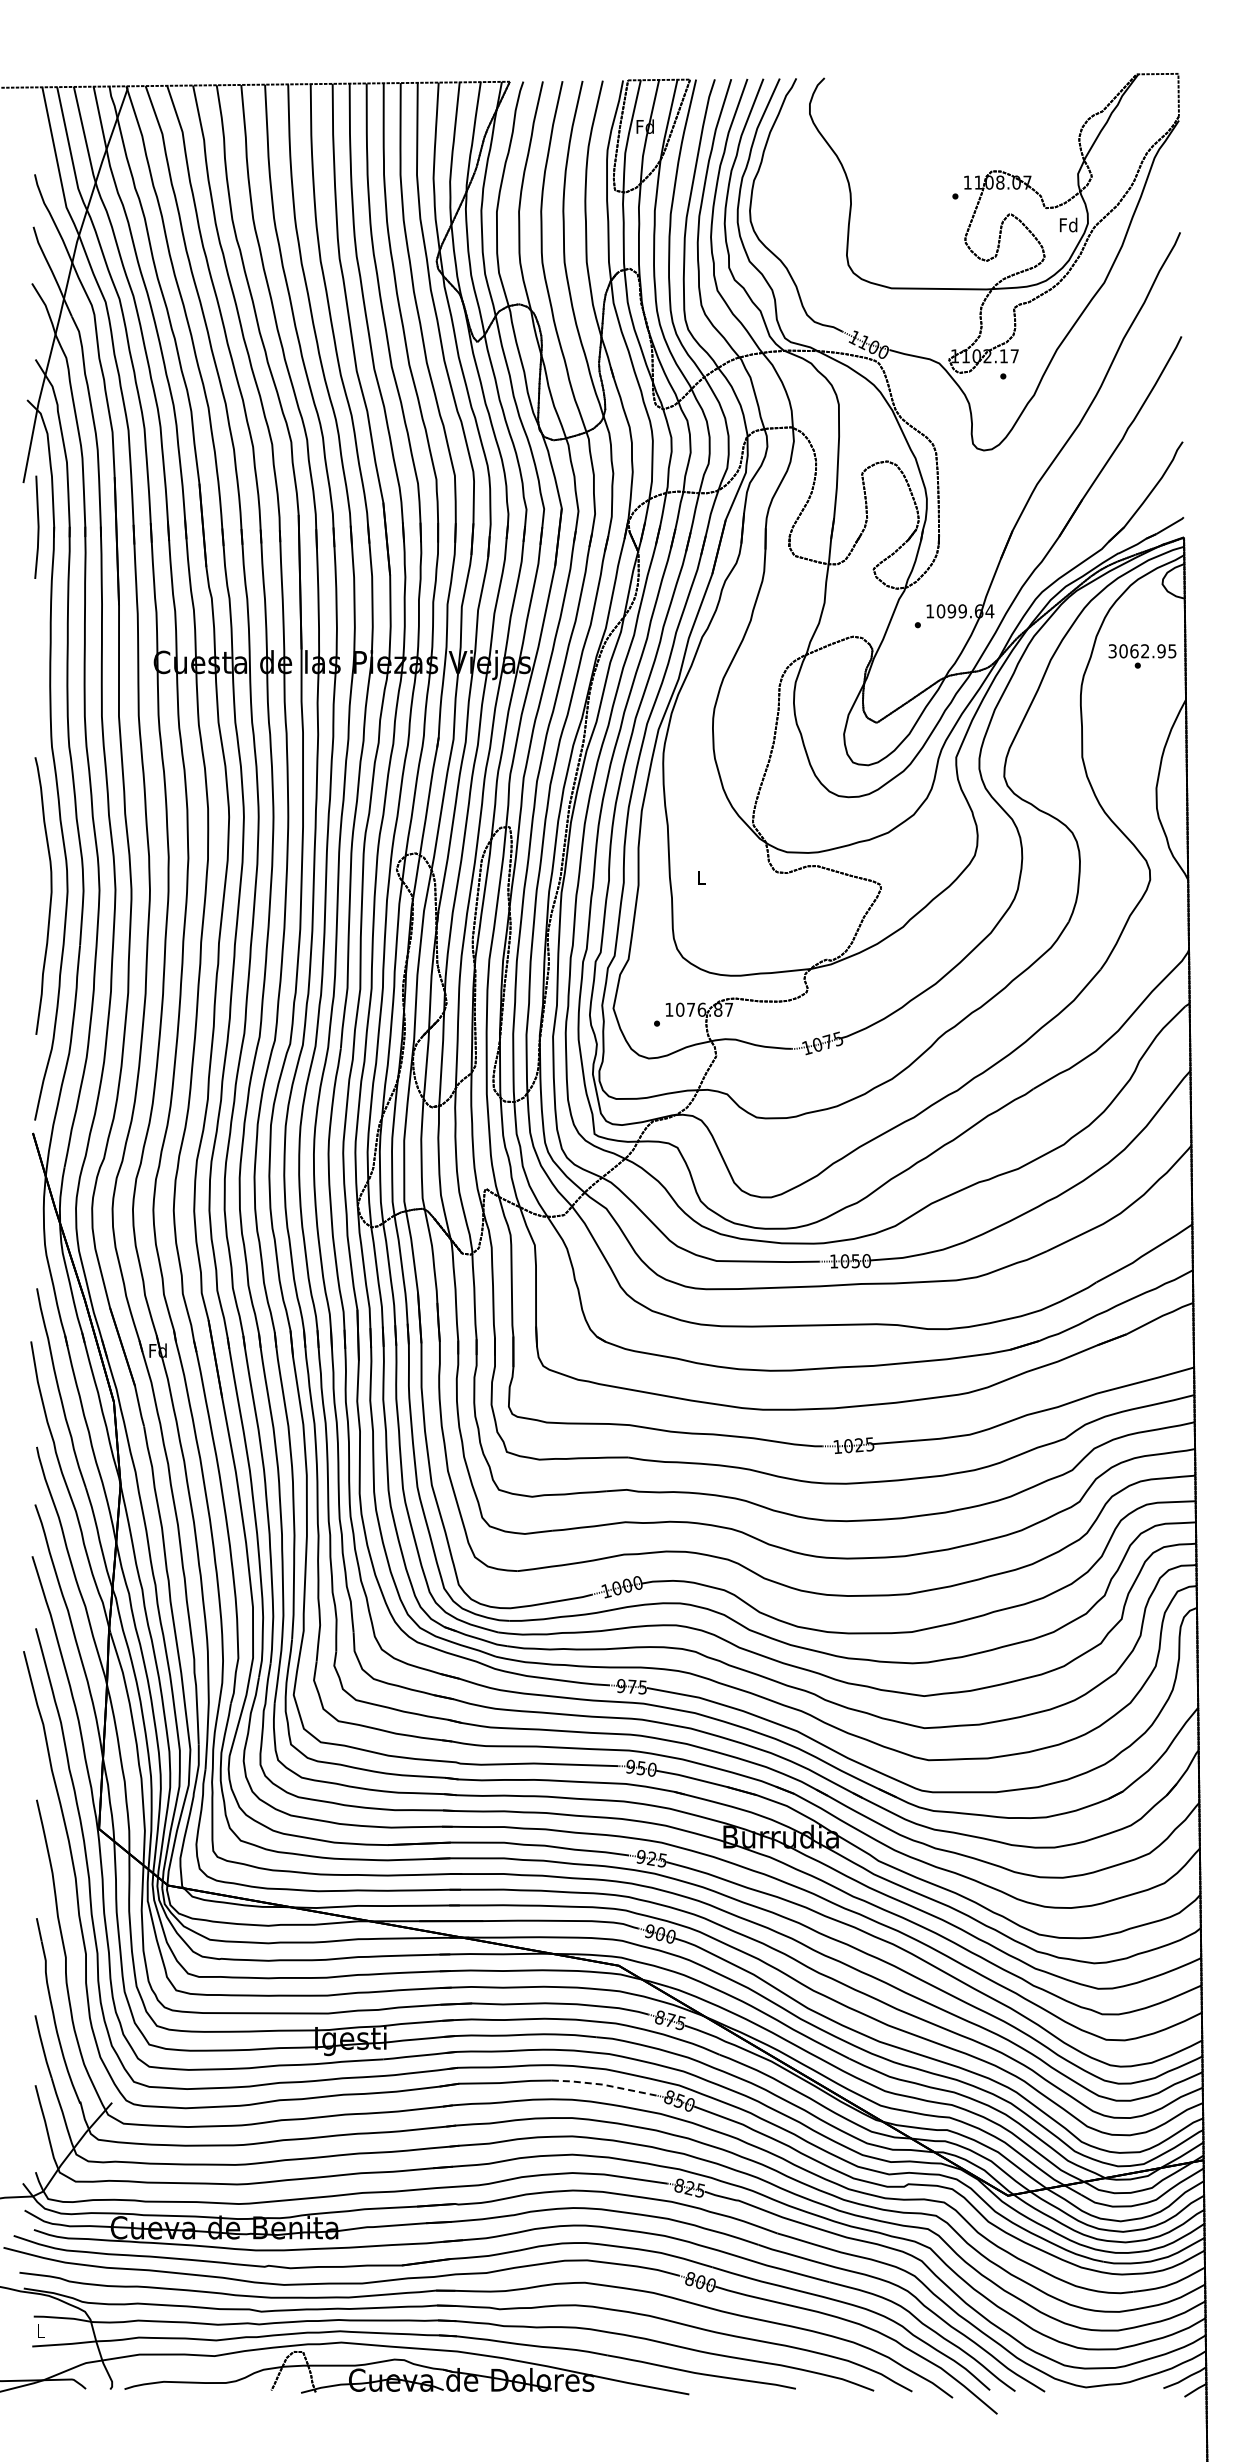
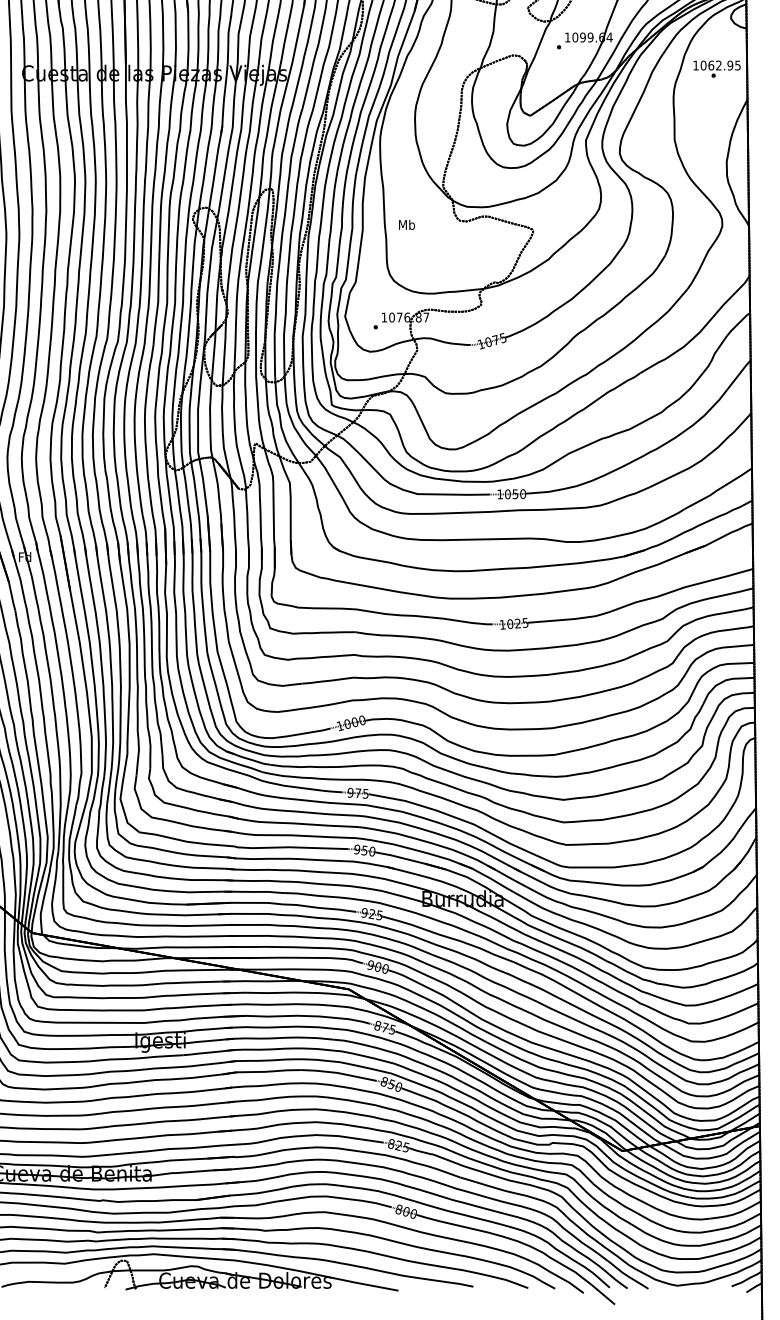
text: (1112, 651) -> (695, 65), 3062.95 -> 1062.95
text: (701, 877) -> (407, 224), L -> Mb
line: (604, 2085) -> (338, 1073), dashed -> solid

